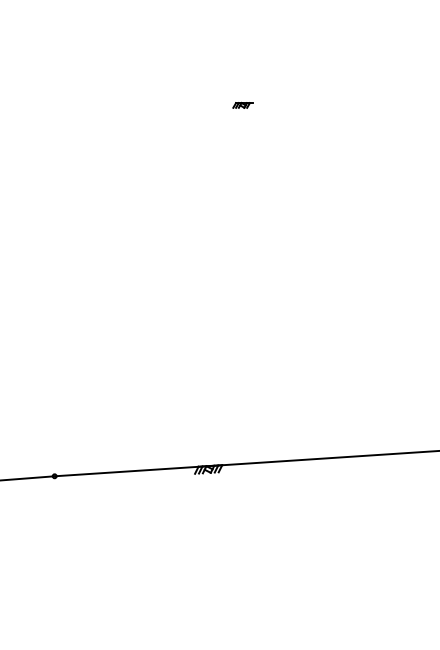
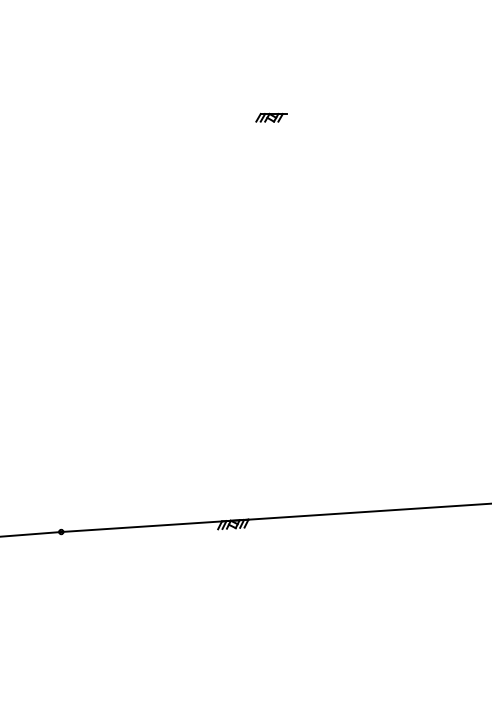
part: (242, 105) -> (271, 117), size x1.43

